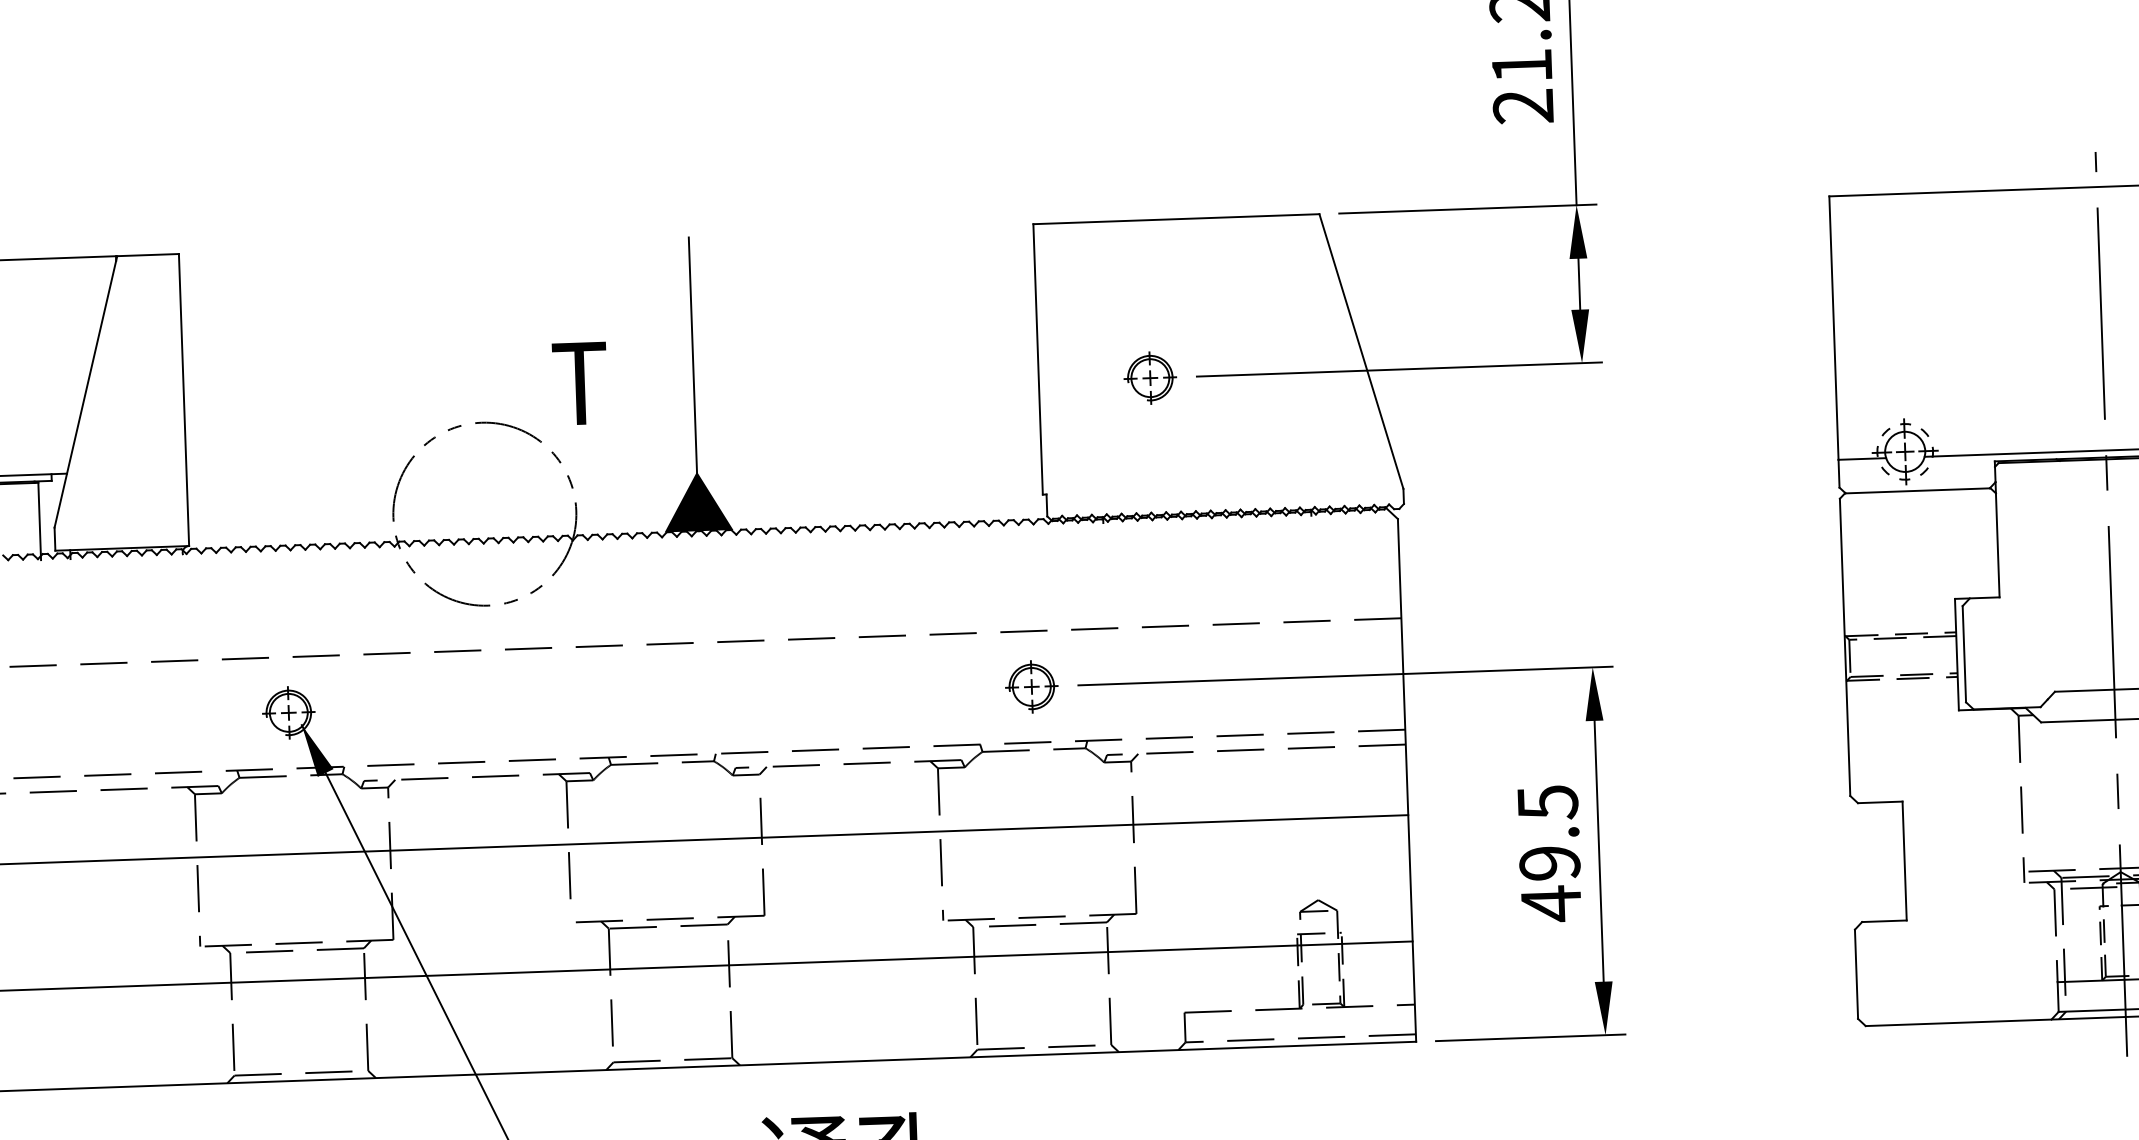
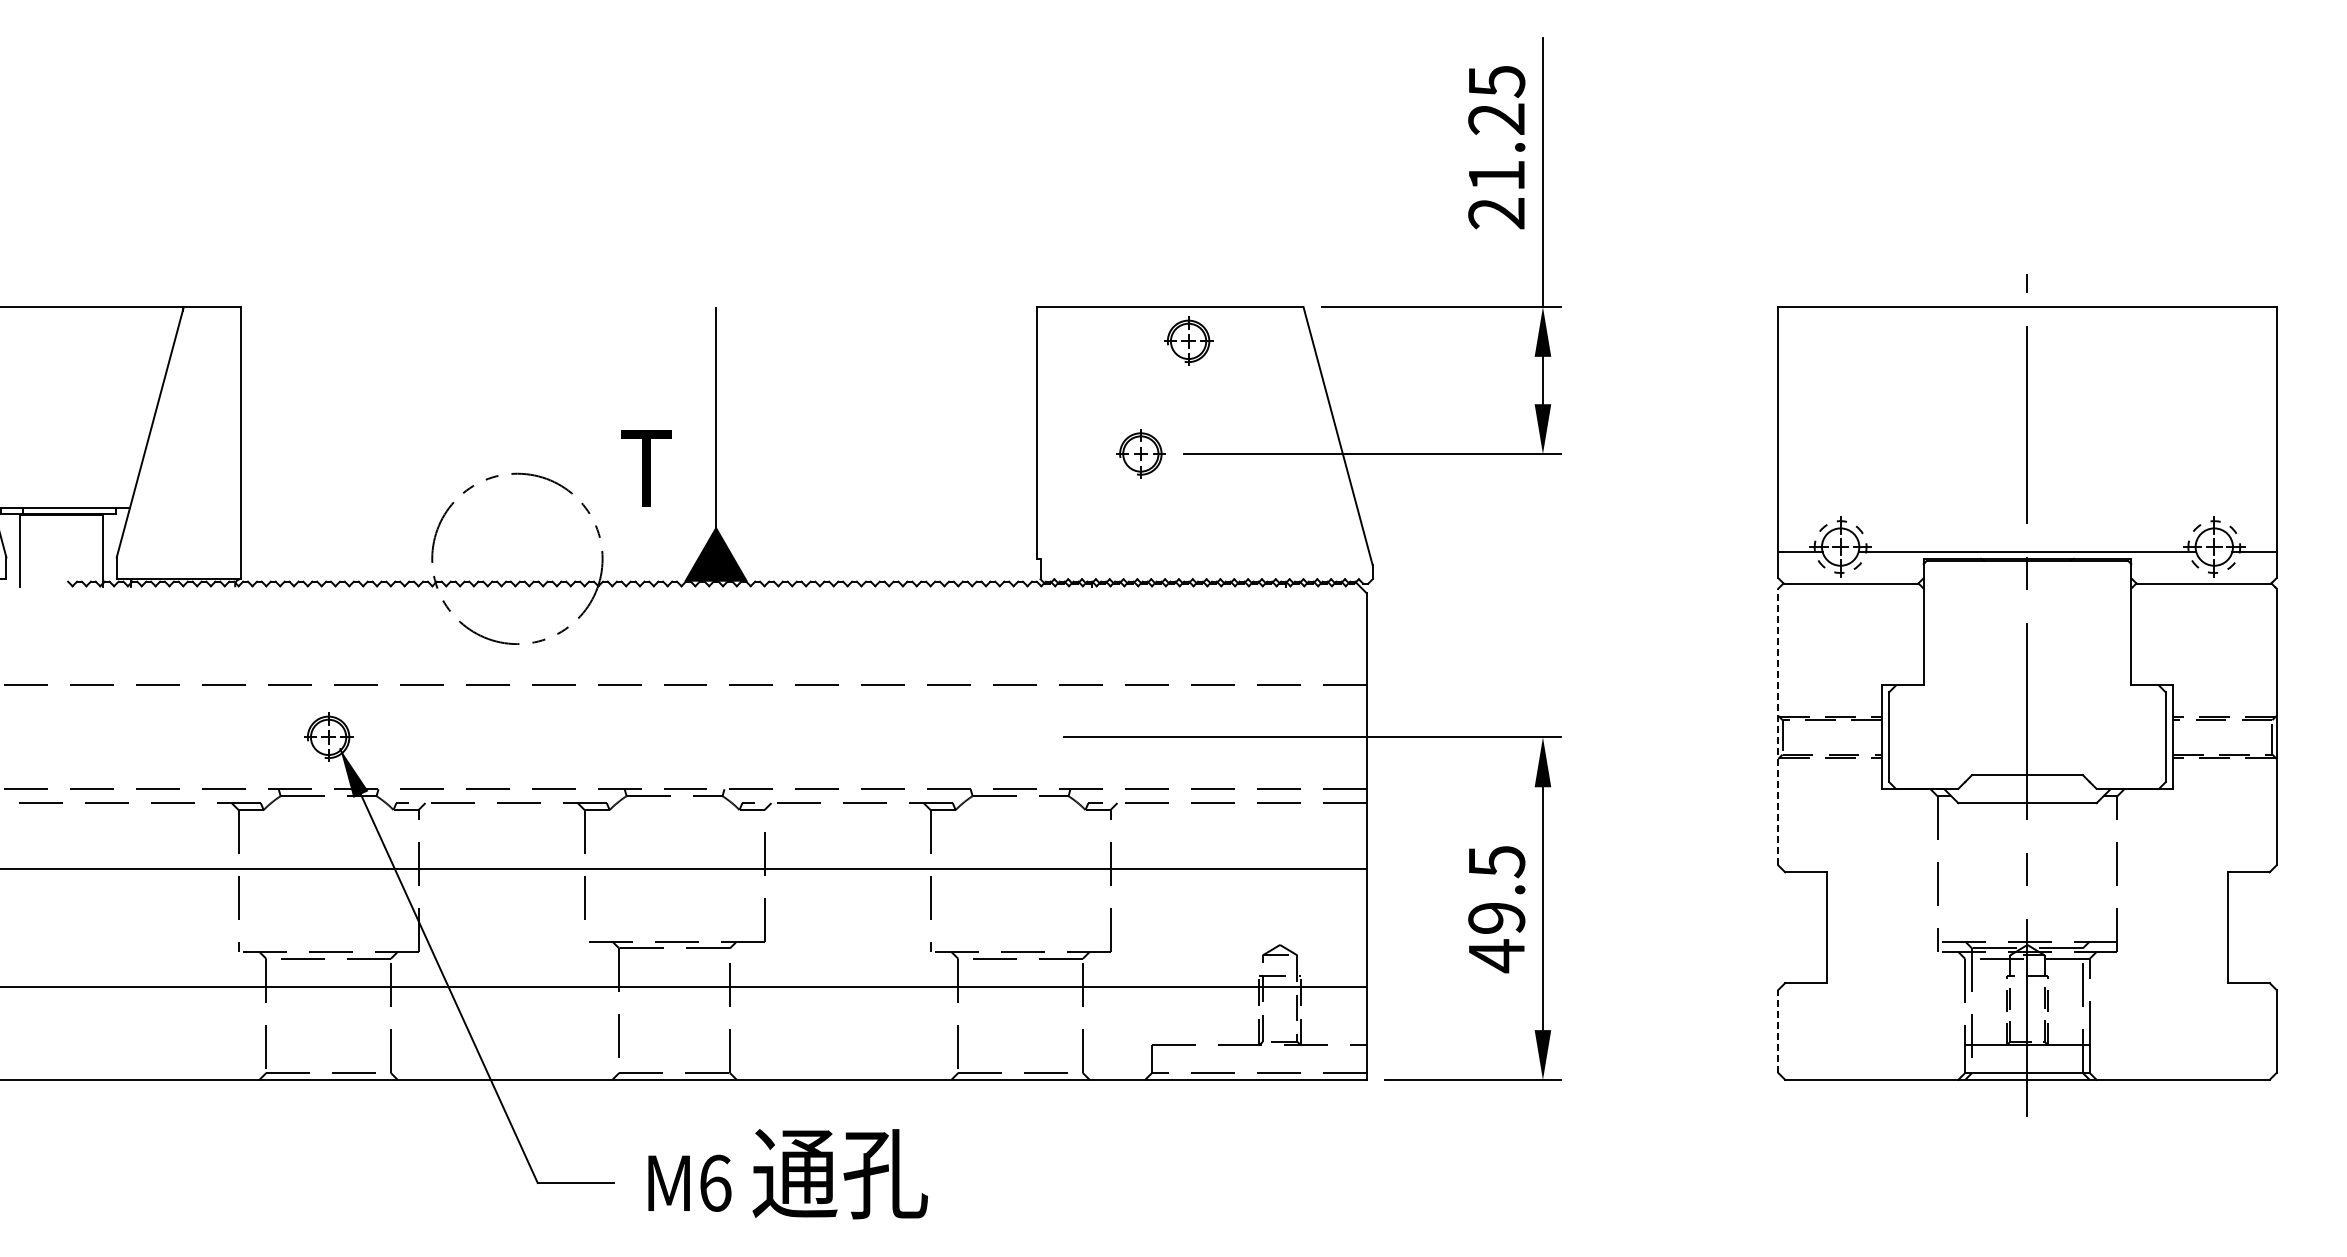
text: (580, 383) -> (646, 468), moved
line: (1845, 646) -> (1778, 726), solid -> dashed
part: (1031, 685) -> (1188, 340), moved
line: (1856, 974) -> (1778, 1031), solid -> dashed

